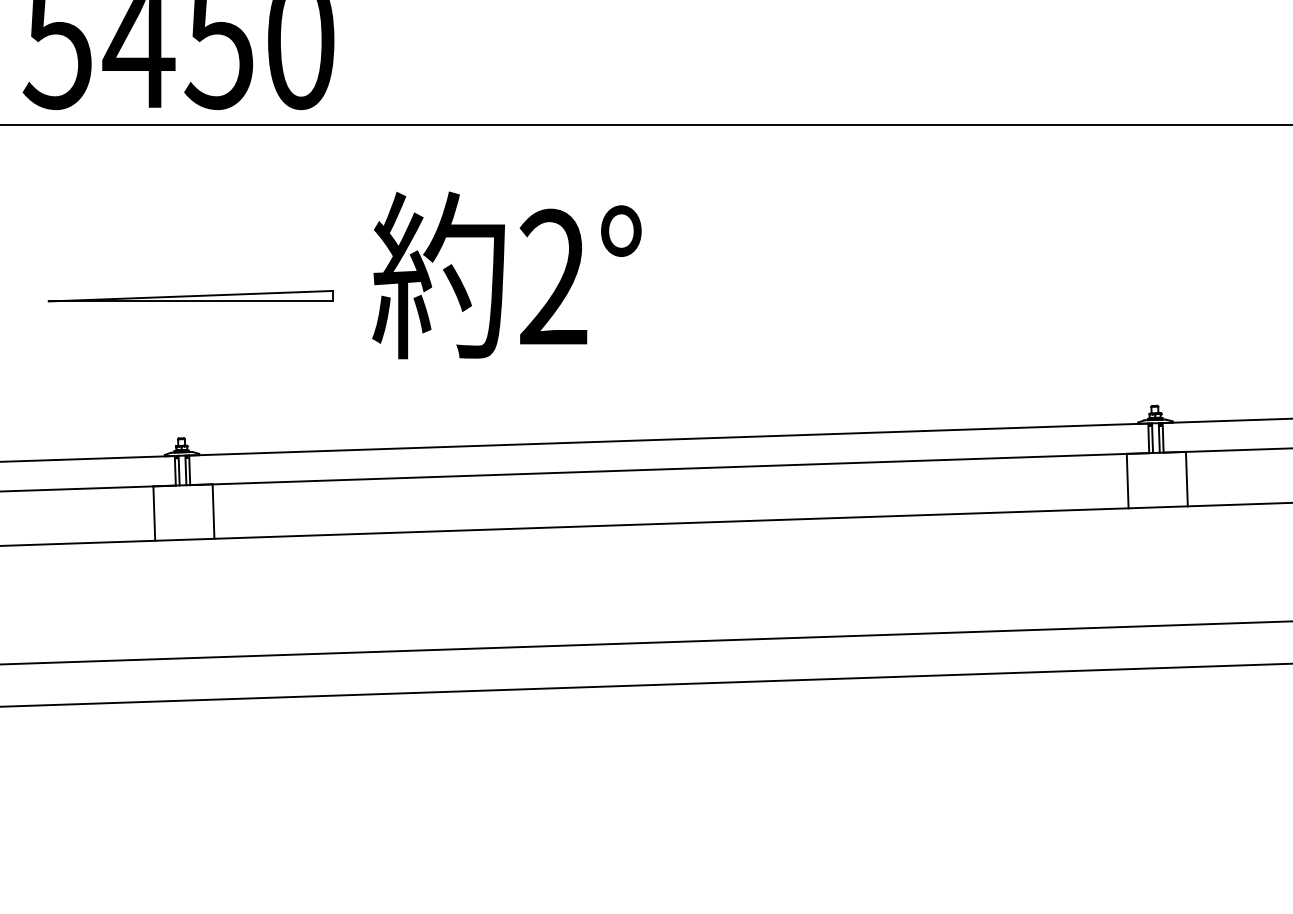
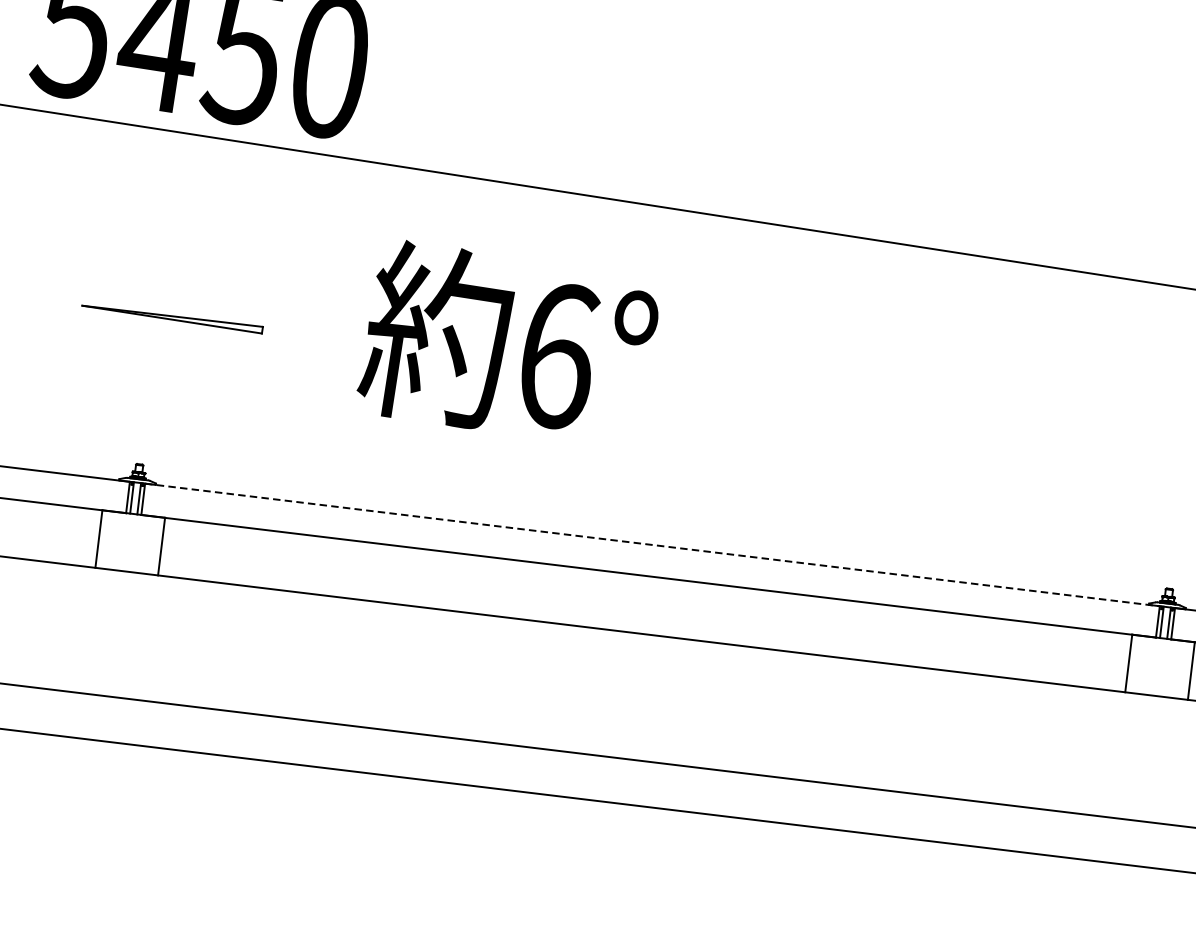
text: (553, 277) -> (557, 355), 2° -> 6°
part: (190, 296) -> (172, 316), size x0.6
line: (668, 439) -> (652, 544), solid -> dashed

